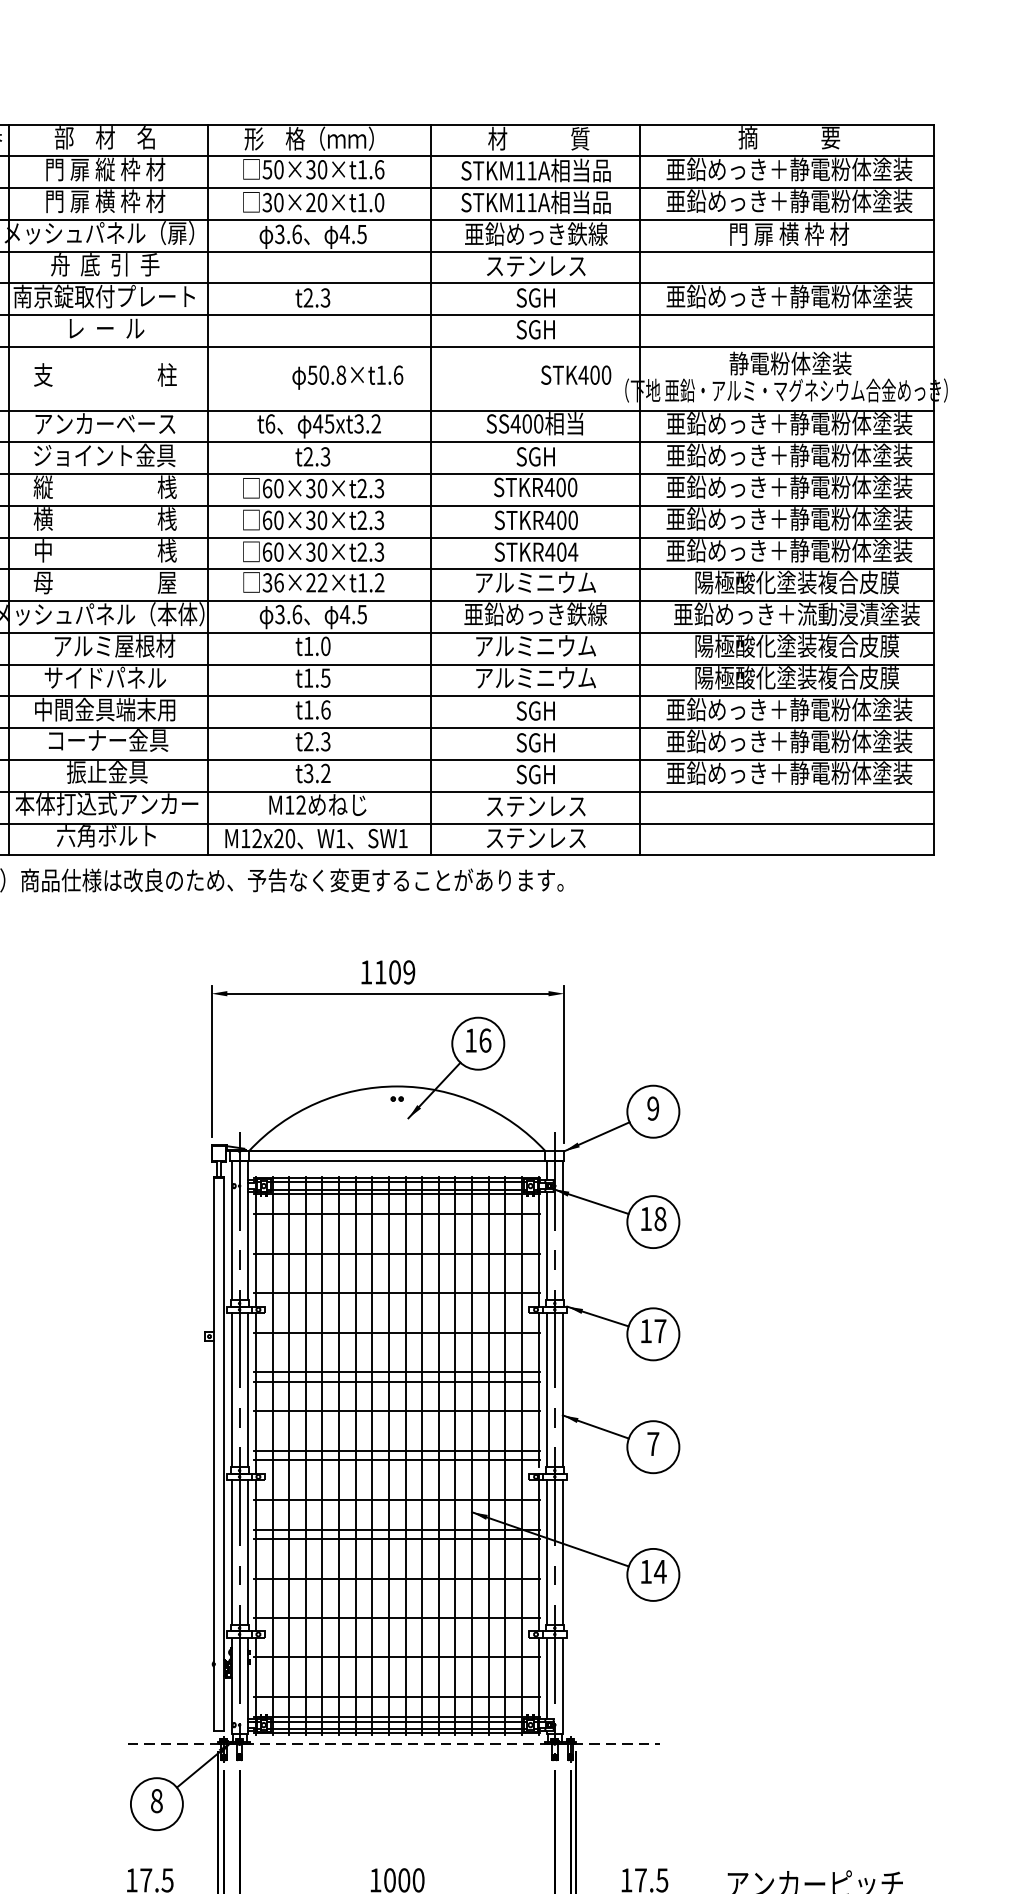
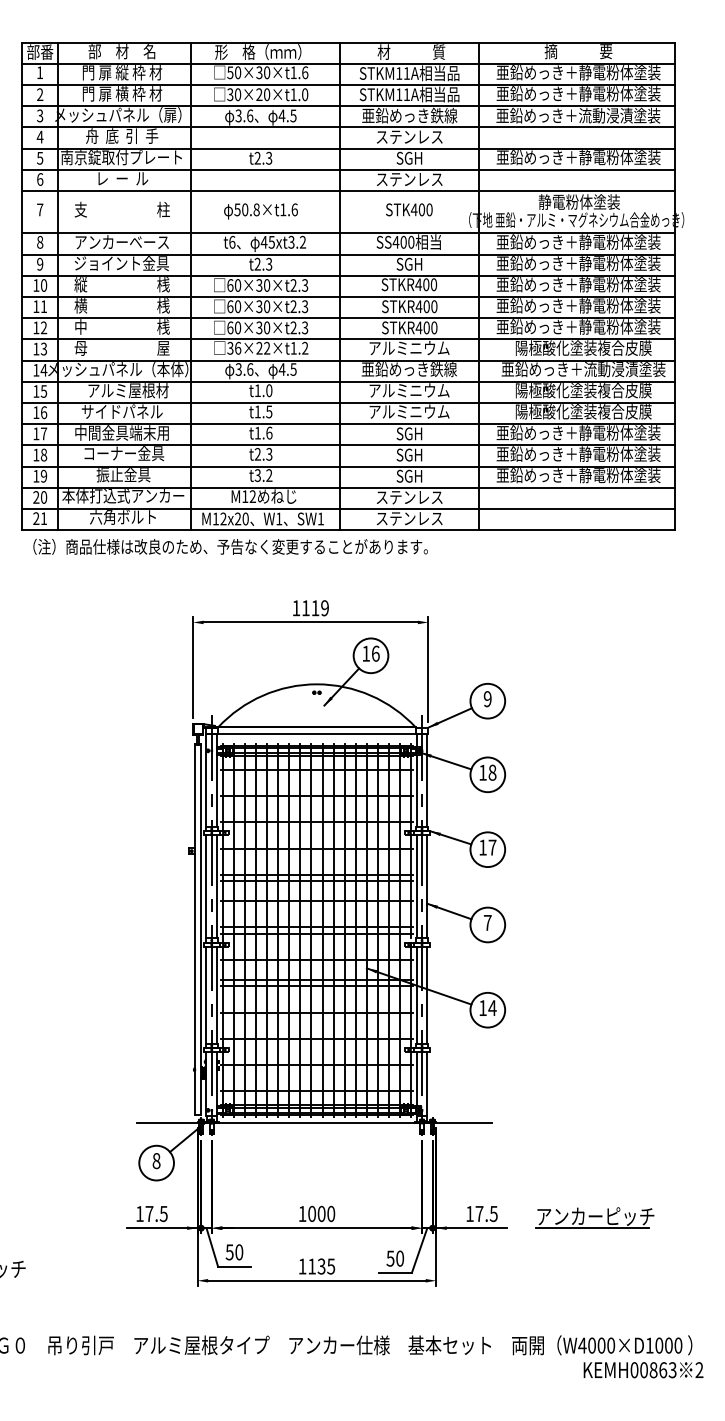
text: (789, 233) -> (578, 115), 門 扉 横 枠 材 -> 亜鉛めっき＋流動浸漬塗装
text: (535, 329) -> (409, 179), SGH -> ステンレス
text: (576, 374) -> (409, 209), moved
text: (347, 377) -> (260, 211), moved
text: (571, 551) -> (433, 327), STKR404 -> STKR400
text: (395, 972) -> (315, 608), 1109 -> 1119
line: (395, 1744) -> (315, 1123), dashed -> solid

